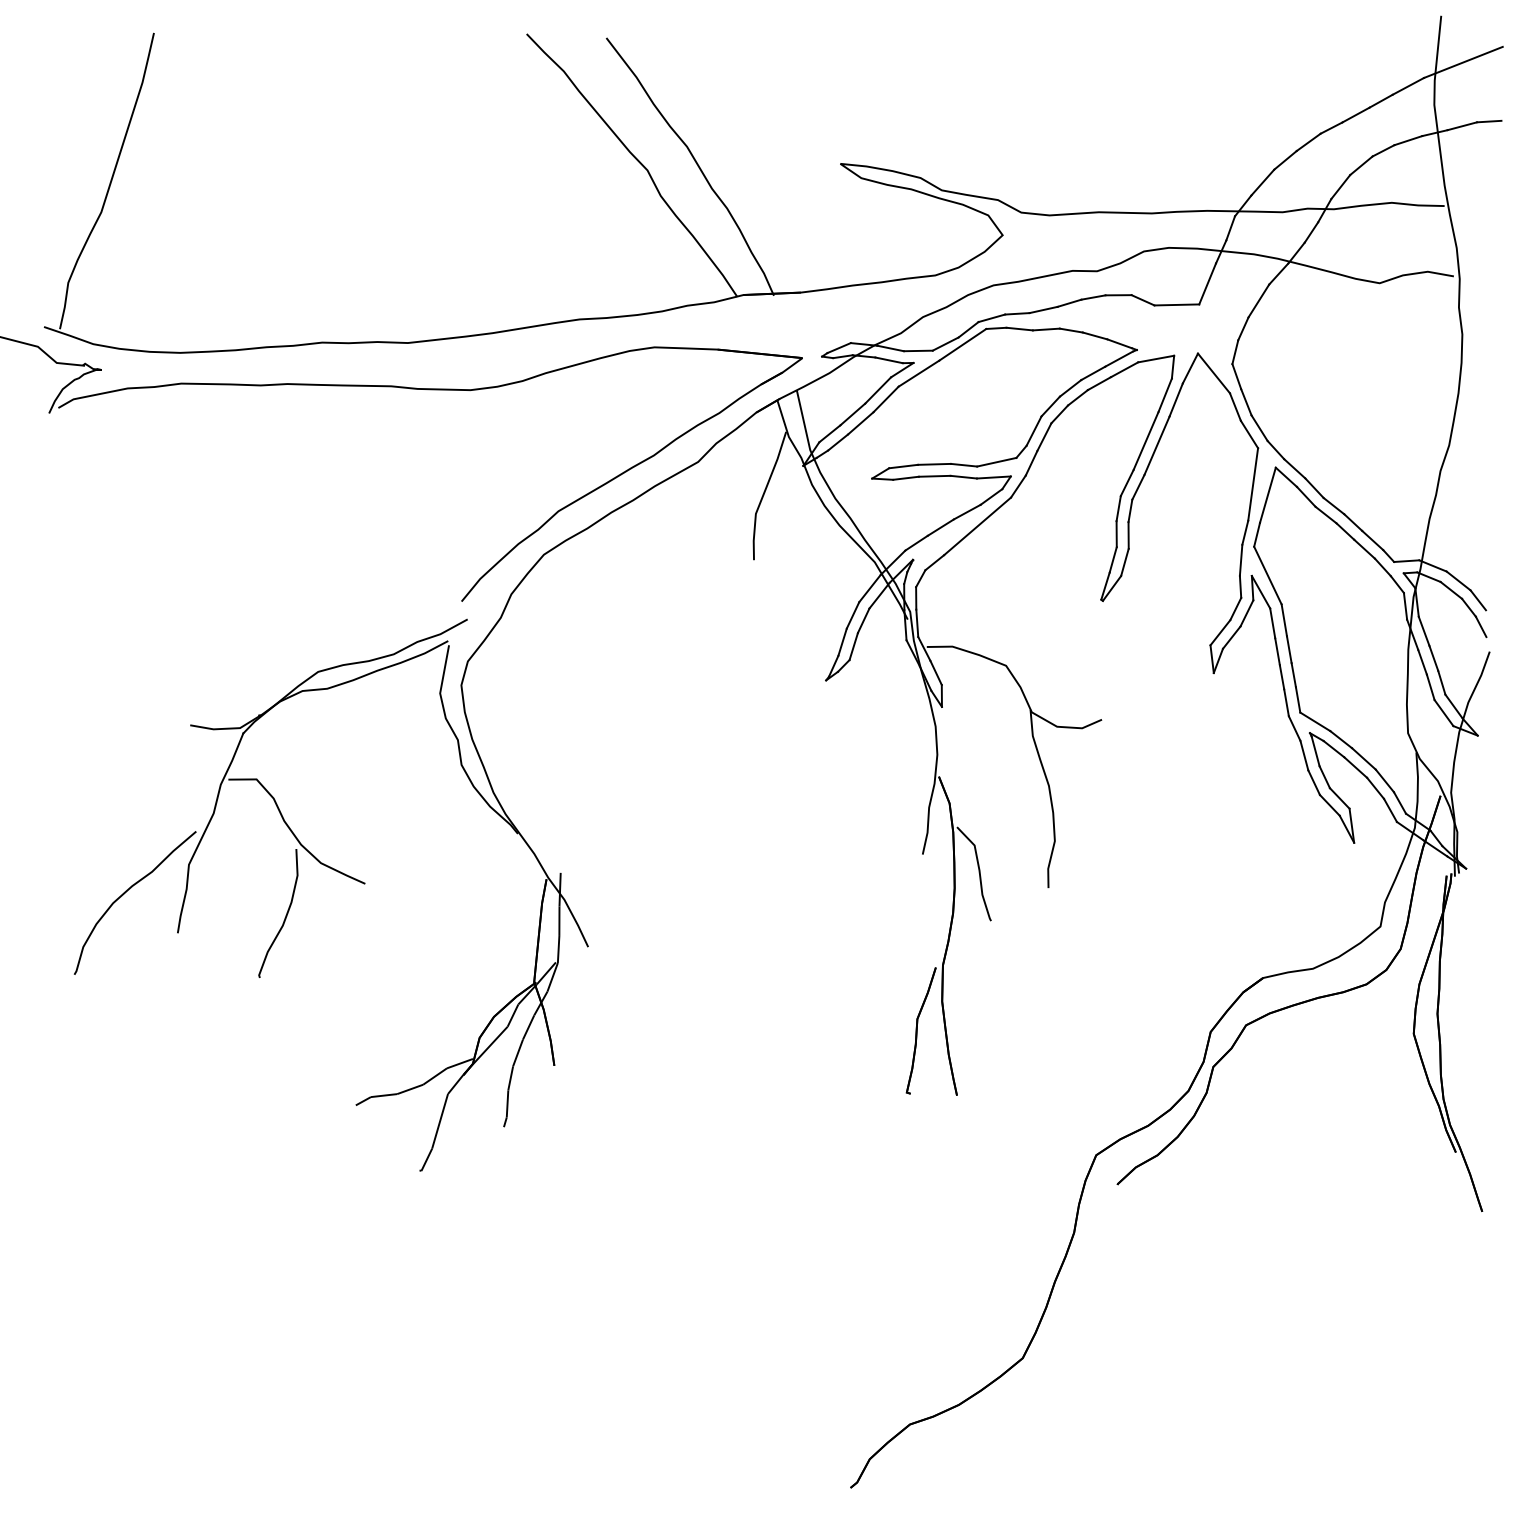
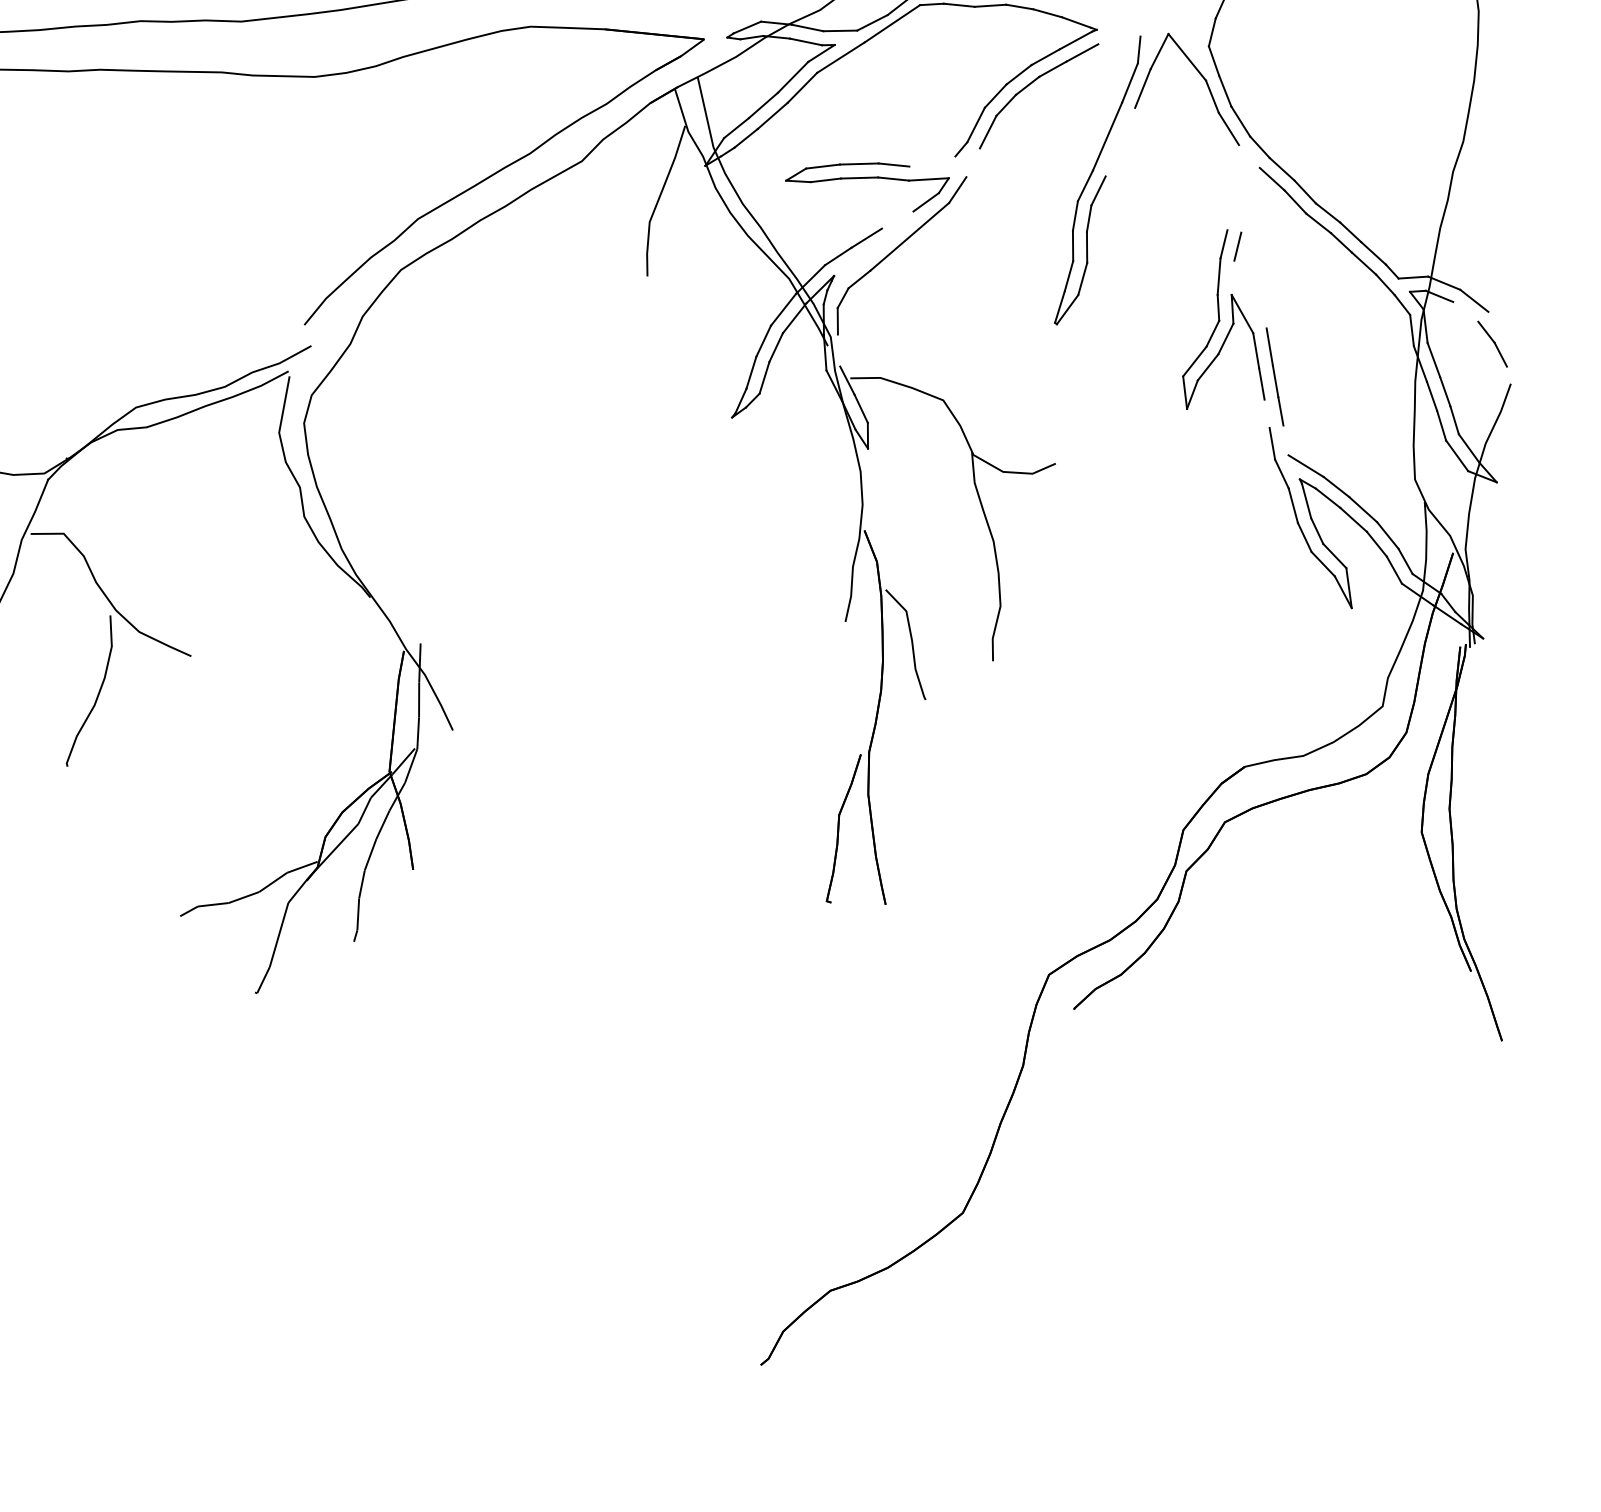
line: (1156, 358) -> (1119, 39), removed
line: (1156, 445) -> (1119, 141), removed
line: (996, 461) -> (932, 160), removed
line: (1031, 463) -> (973, 162), removed
line: (1253, 484) -> (1233, 187), removed
line: (1267, 494) -> (1250, 199), removed
line: (966, 511) -> (896, 219), removed
line: (1267, 575) -> (1250, 294), removed
line: (1451, 589) -> (1465, 310), removed
line: (1478, 600) -> (1497, 323), removed
line: (917, 623) -> (839, 350), removed
line: (1281, 677) -> (1266, 414), removed
line: (1297, 699) -> (1285, 439), removed

